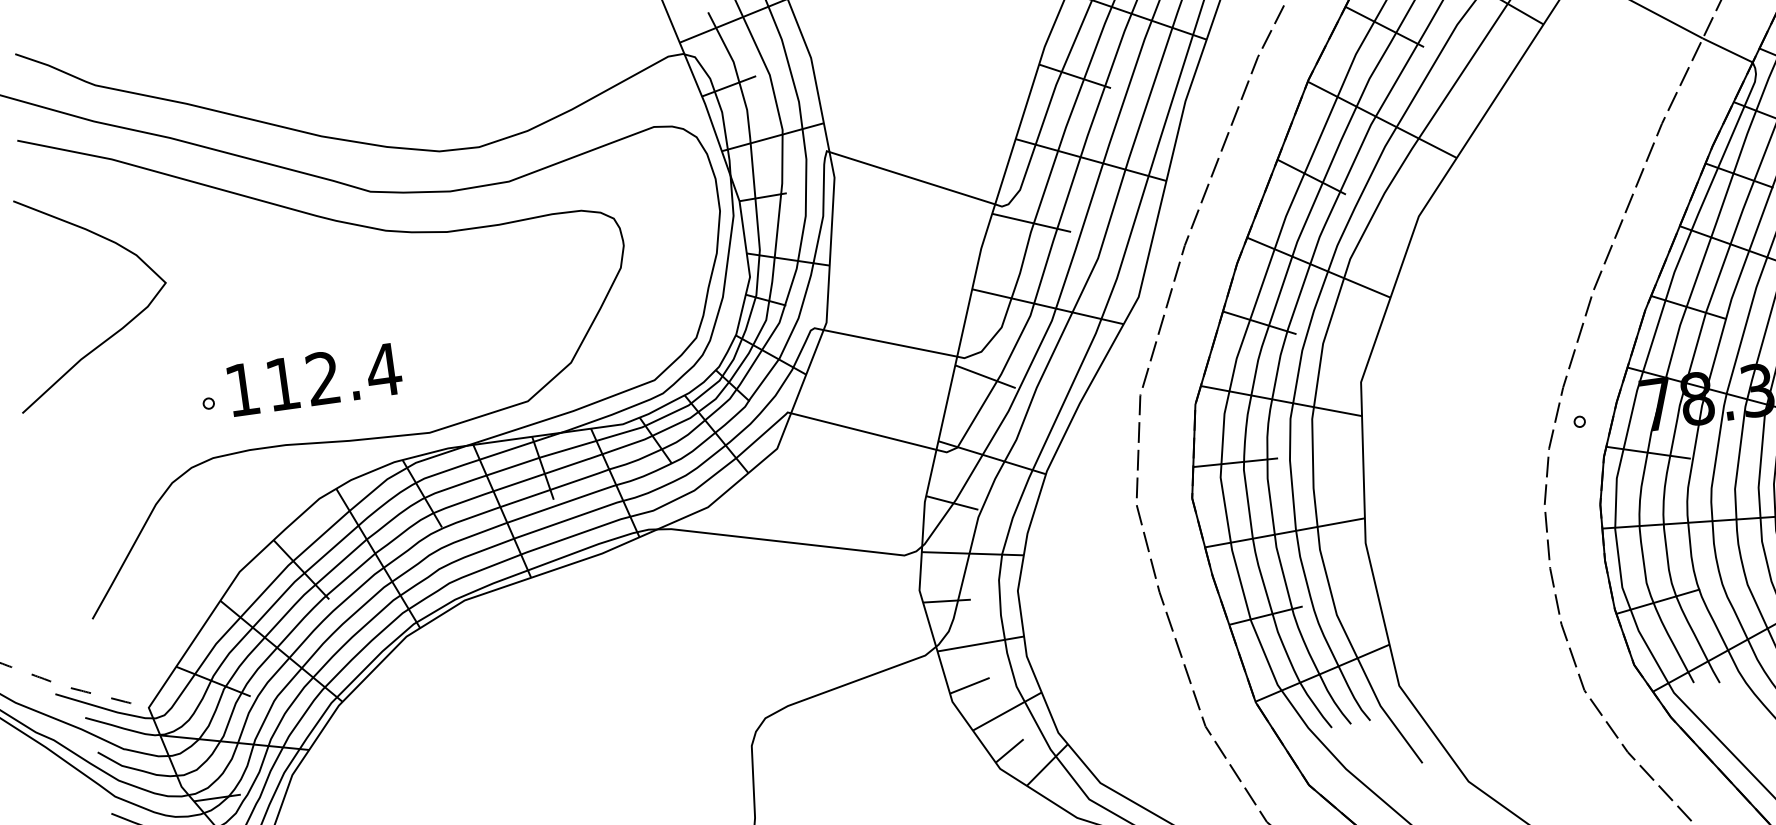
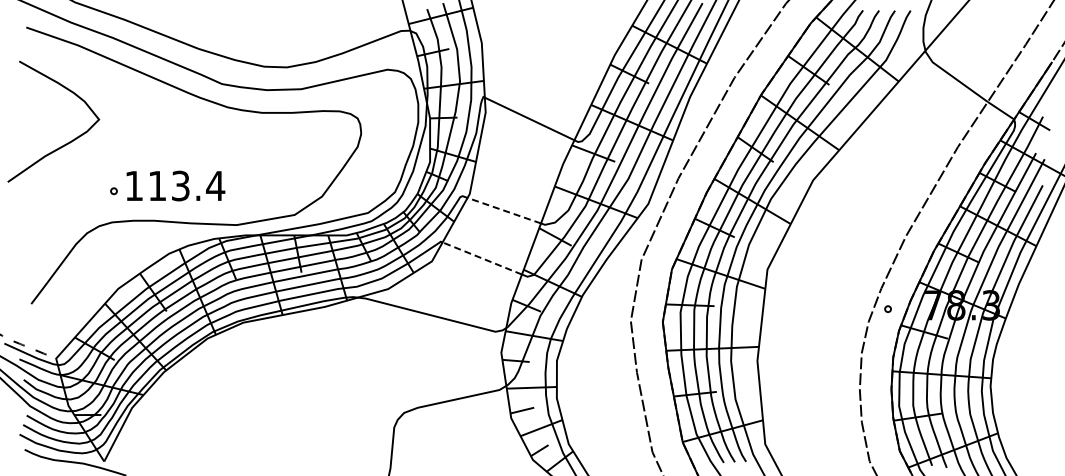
line: (890, 343) -> (504, 210), solid -> dashed
text: (323, 379) -> (180, 186), 112.4 -> 113.4
line: (864, 431) -> (482, 258), solid -> dashed

